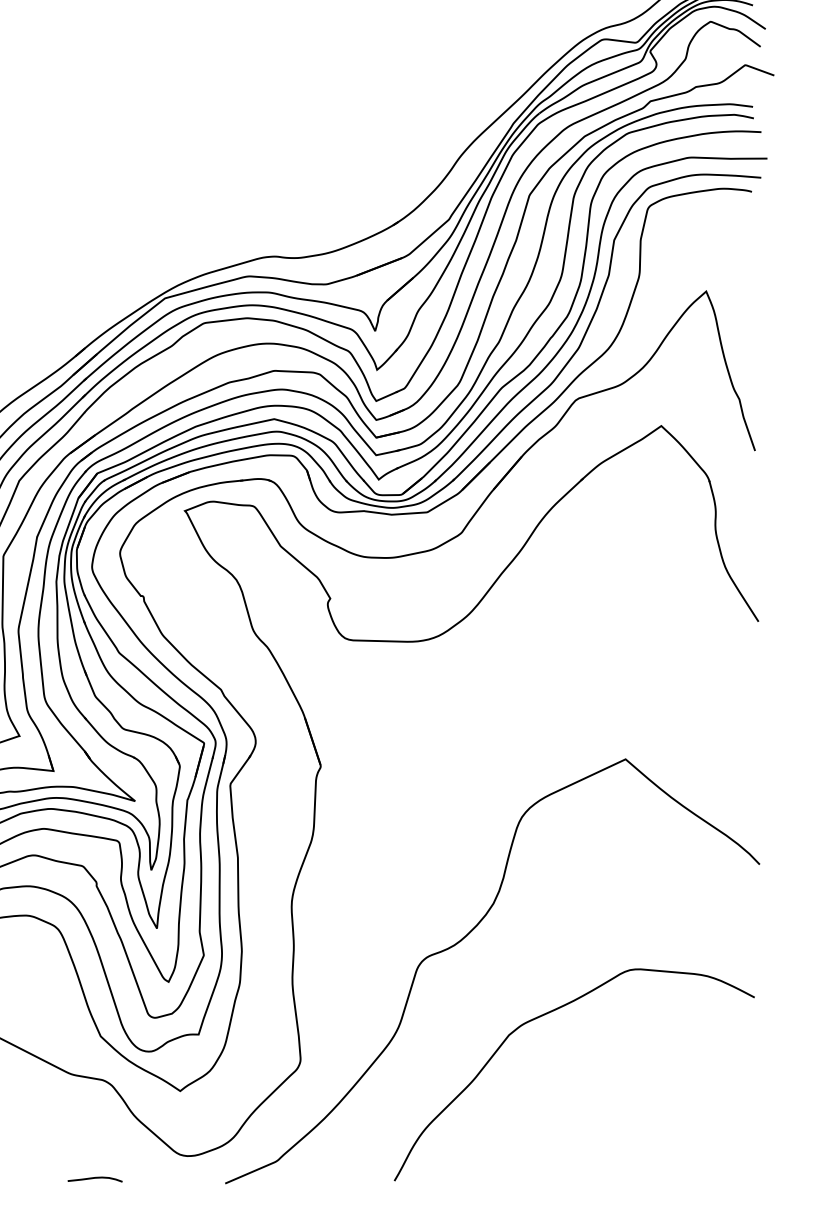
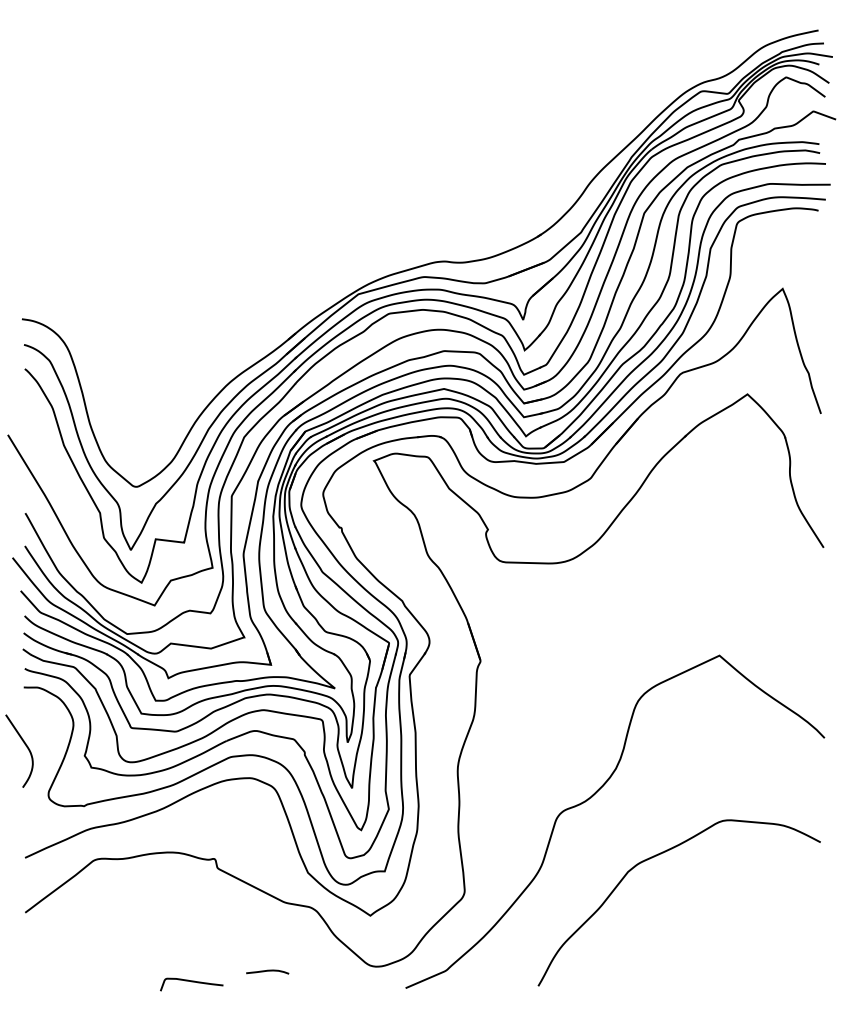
curve: (94, 1178) -> (267, 971), moved

